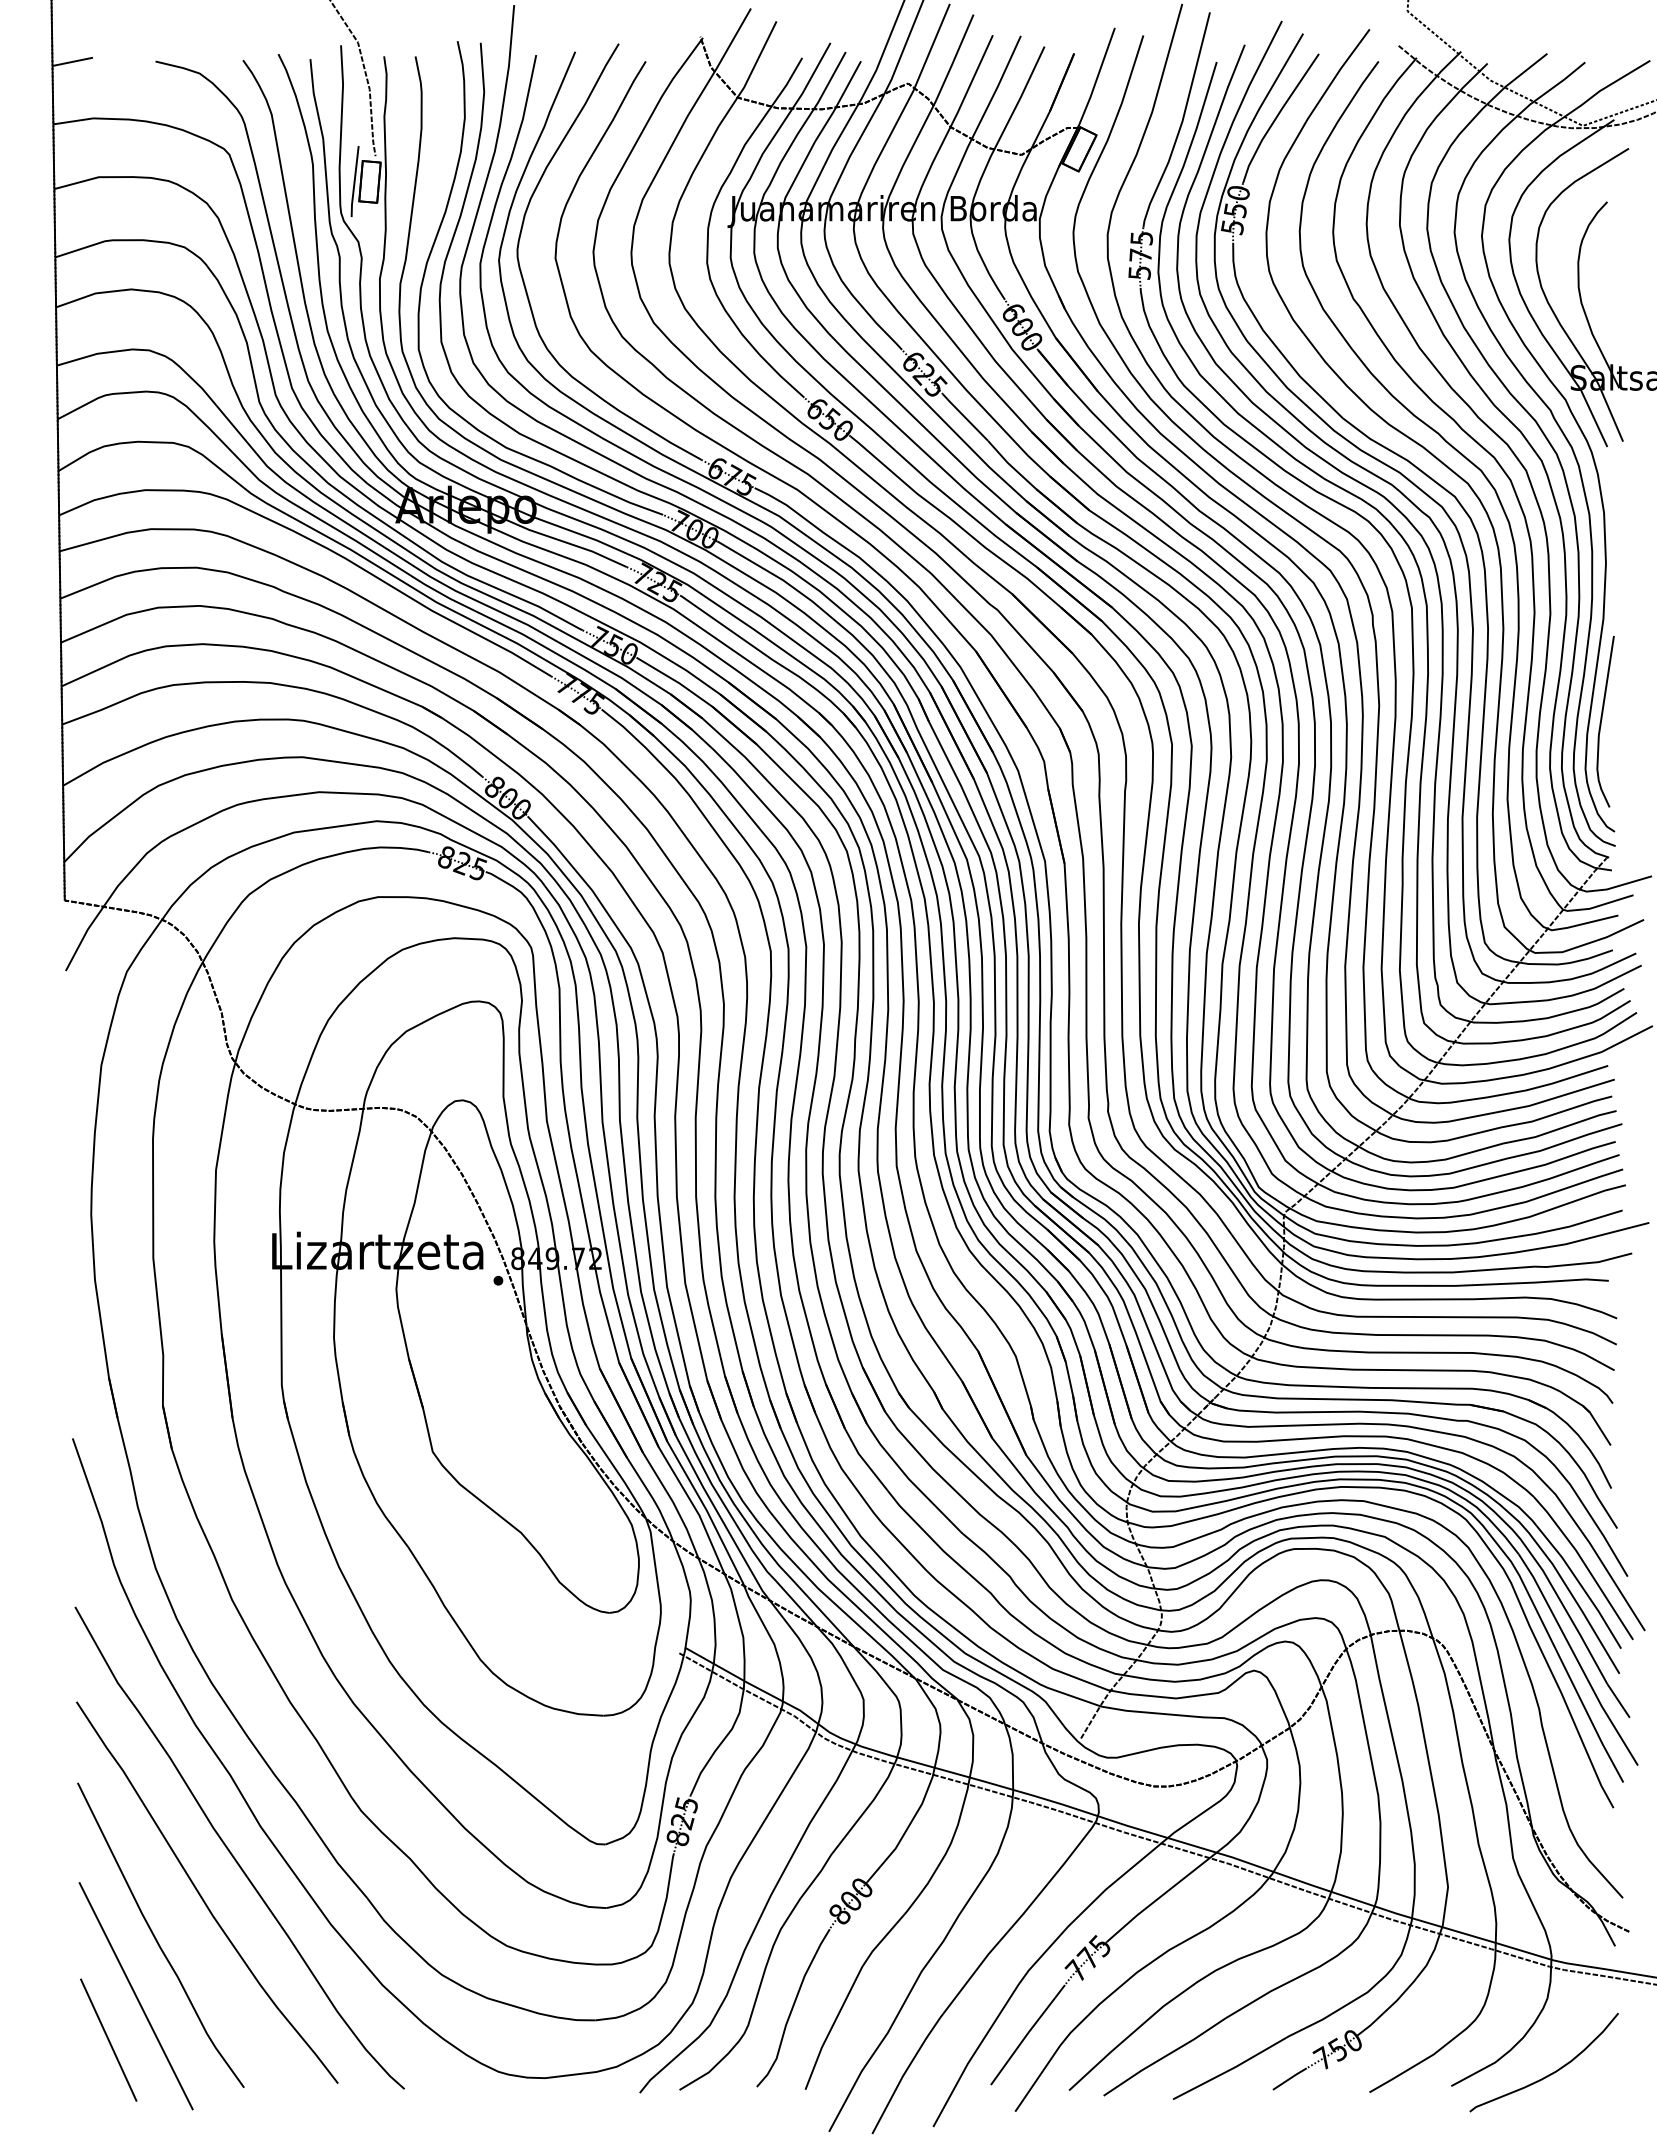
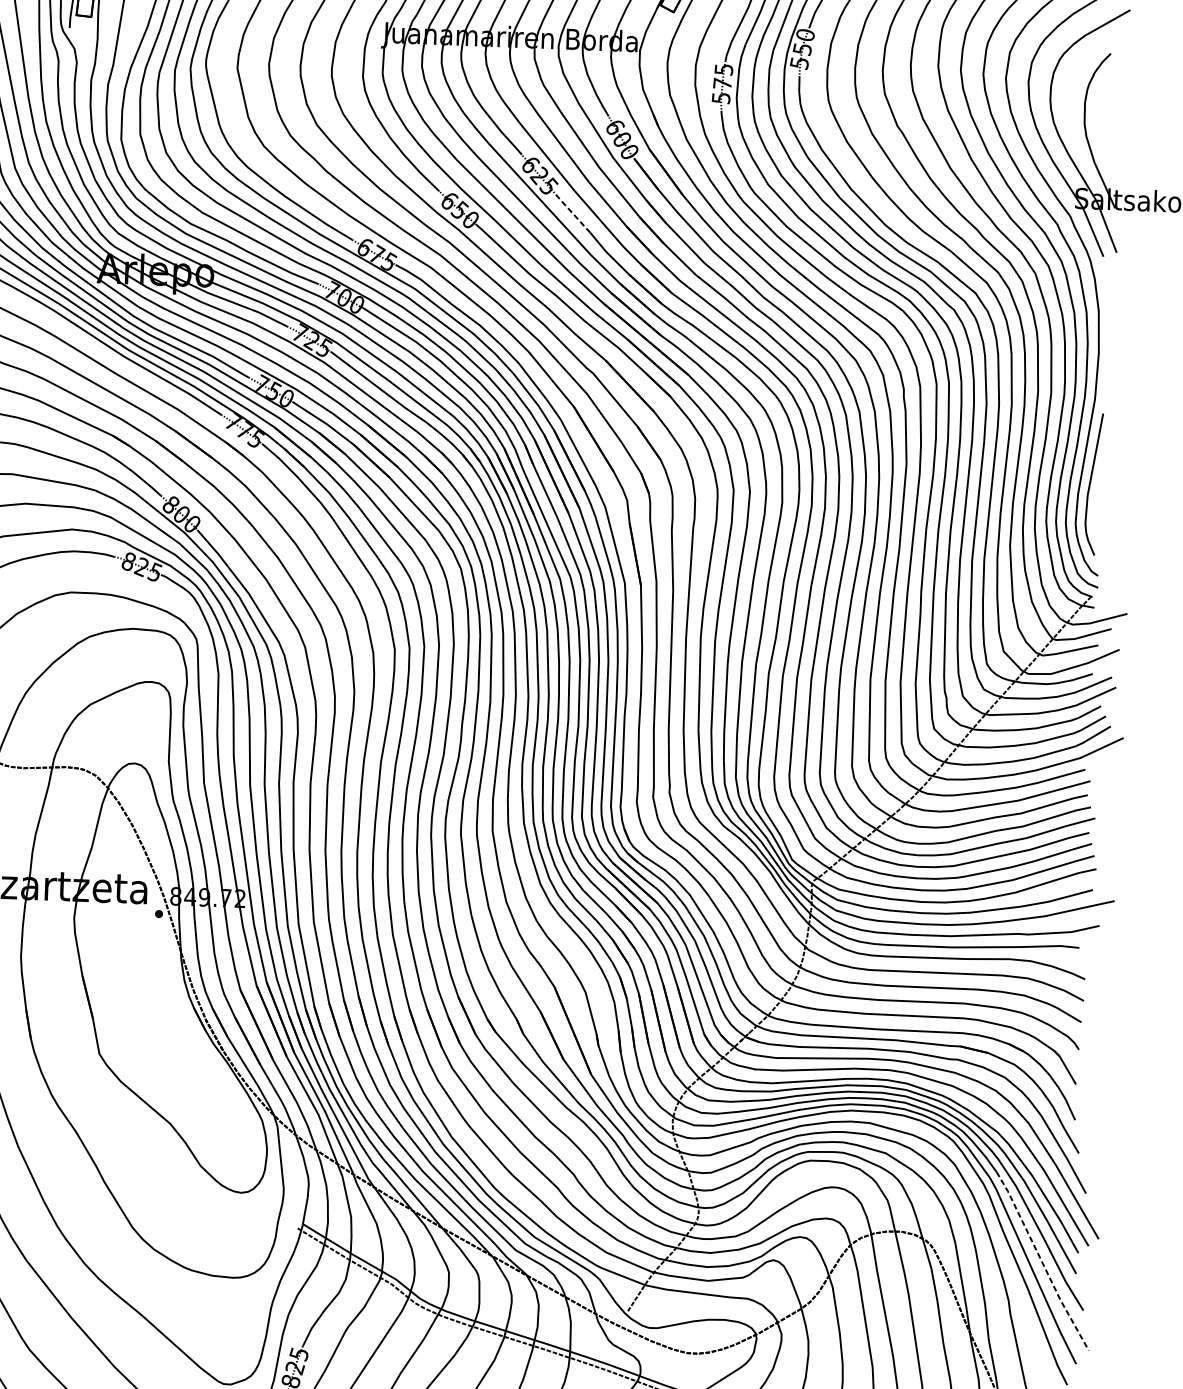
line: (965, 417) -> (572, 212), solid -> dashed
line: (1577, 1660) -> (1041, 1261), solid -> dashed

